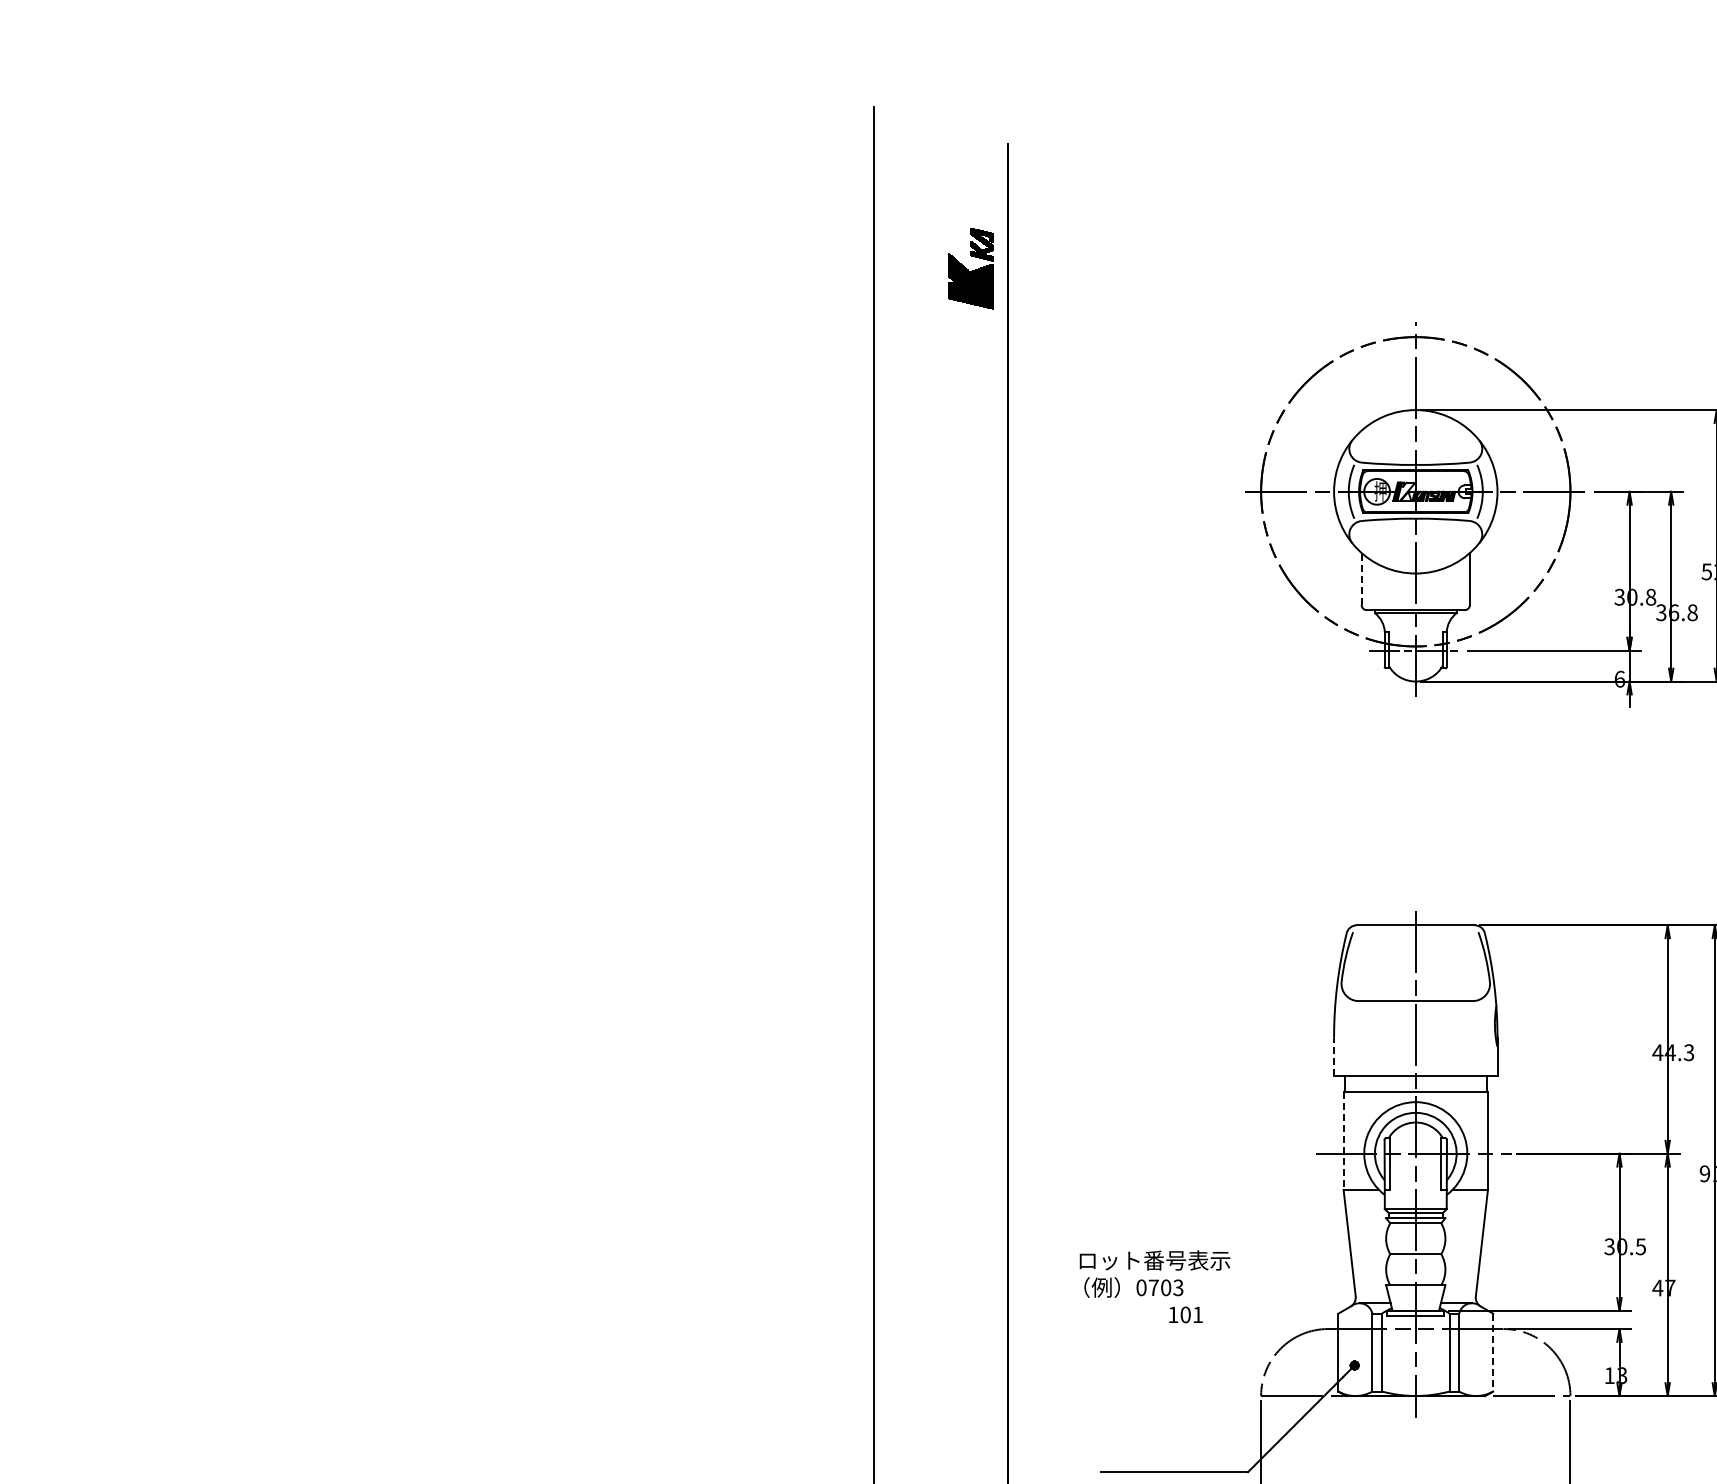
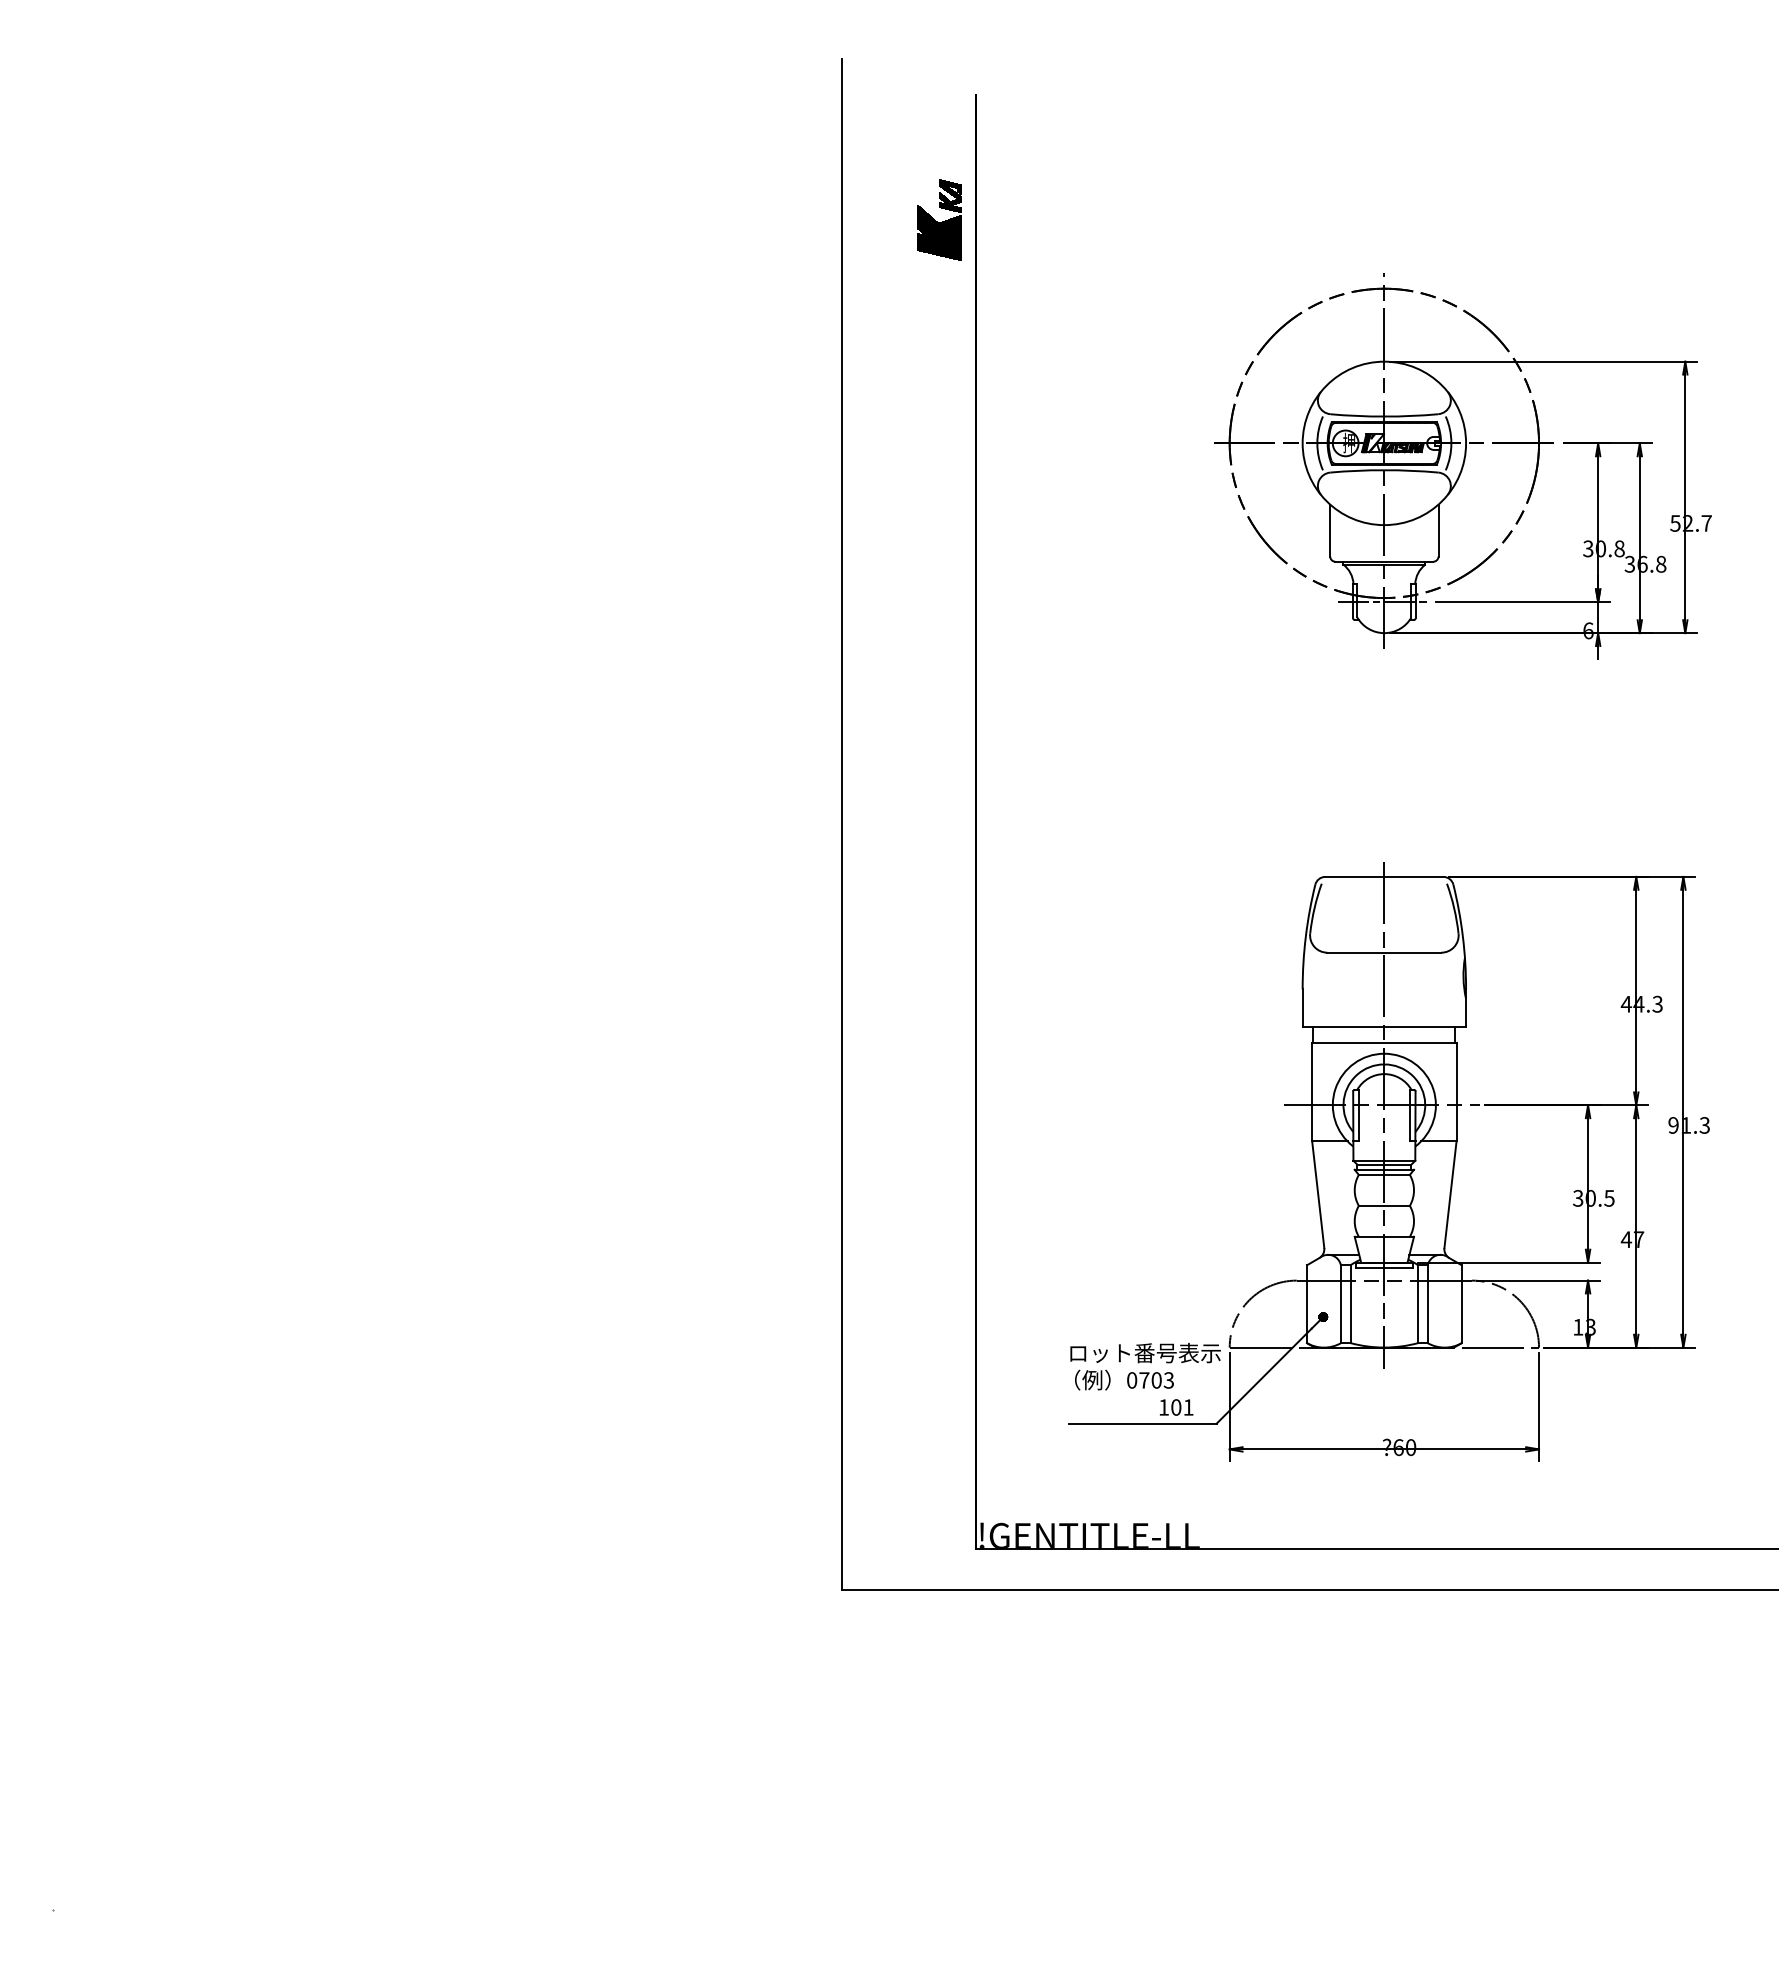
line: (1361, 578) -> (1330, 530), dashed -> solid
line: (1333, 1055) -> (1302, 1007), dashed -> solid
line: (1343, 1140) -> (1312, 1092), dashed -> solid
text: (1154, 1286) -> (1145, 1379), moved
line: (1492, 1352) -> (1461, 1304), dashed -> solid

